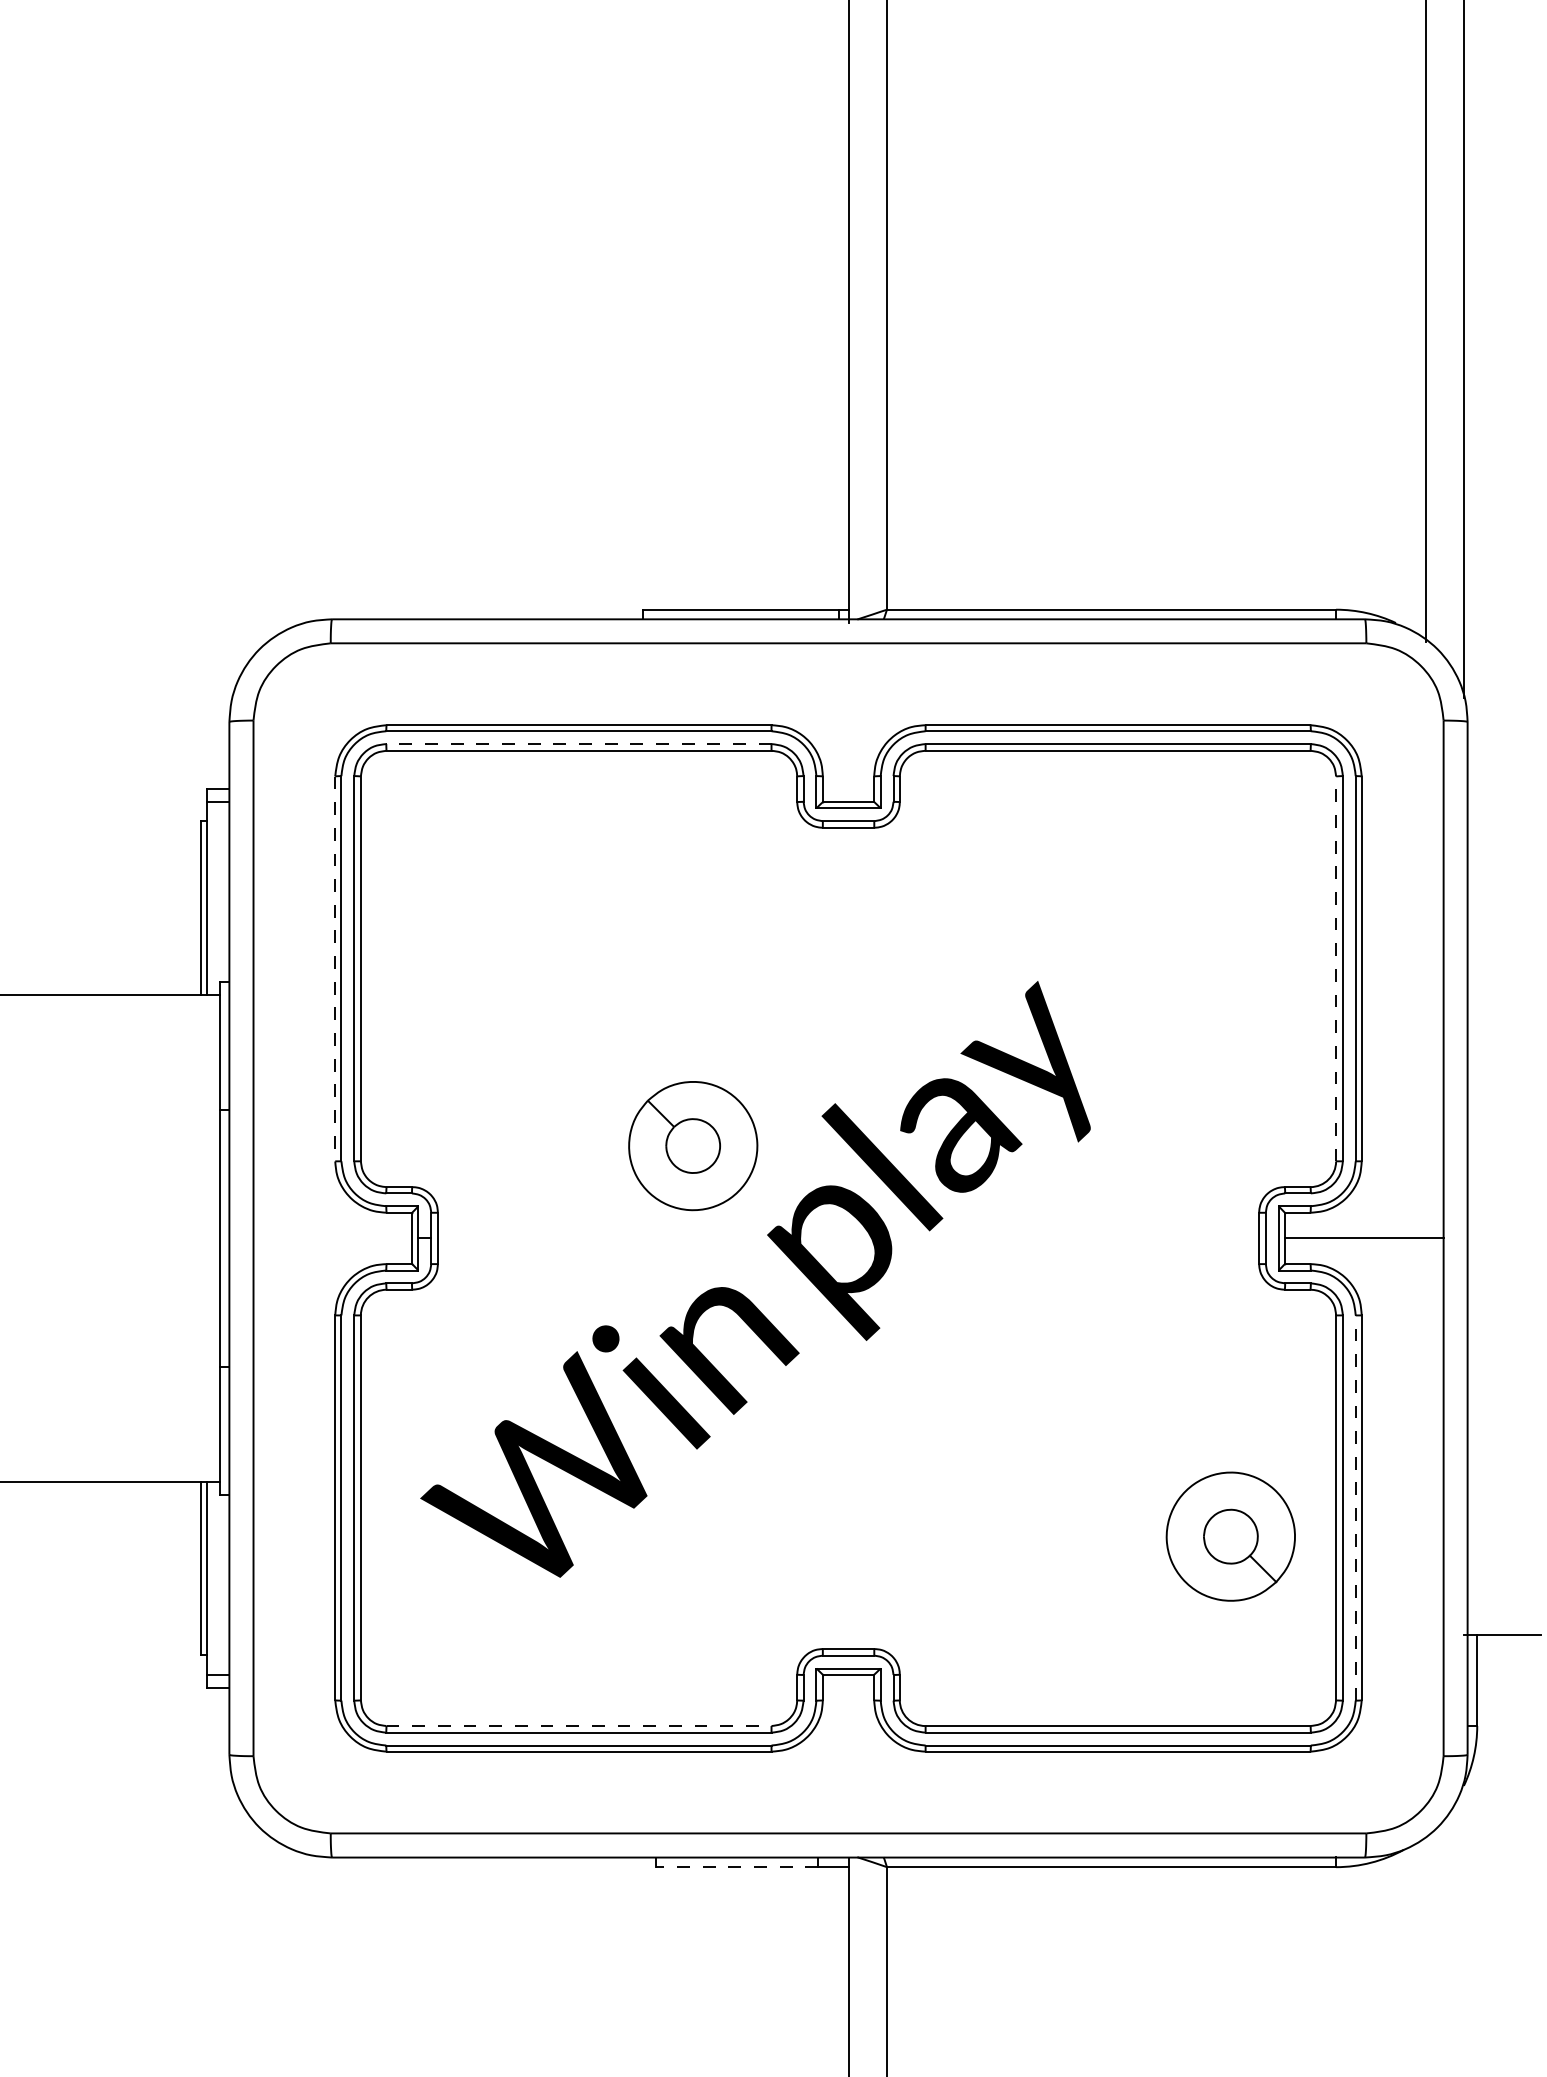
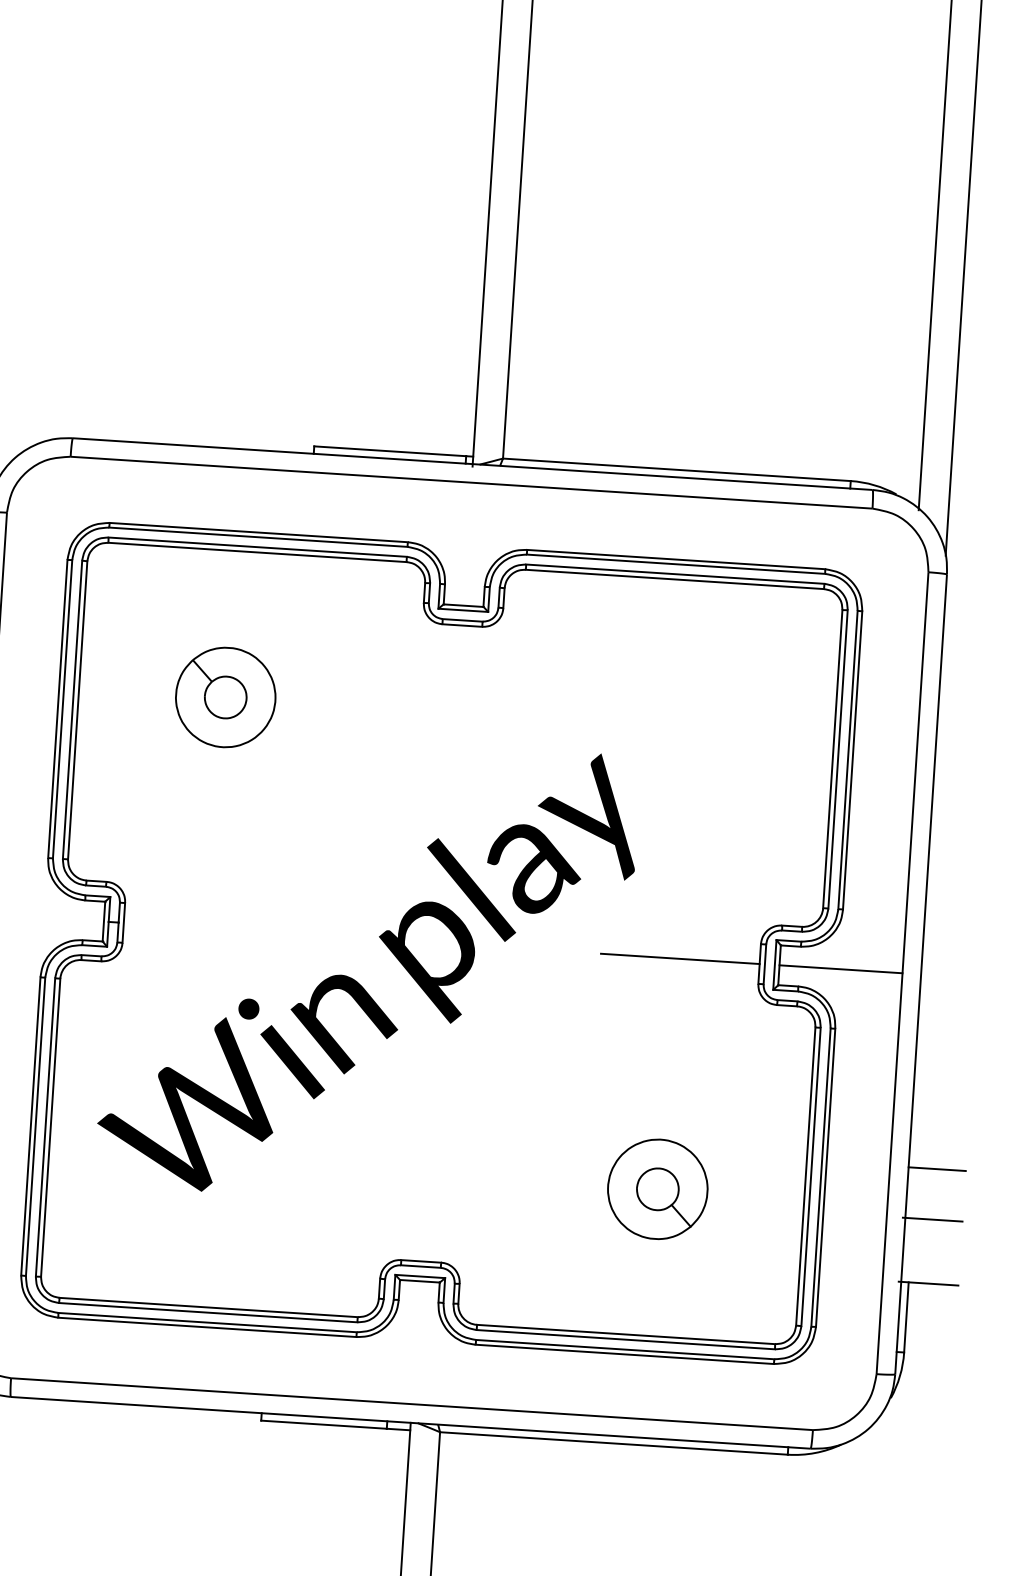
line: (578, 744) -> (257, 547), dashed -> solid
line: (1336, 968) -> (833, 758), dashed -> solid
line: (335, 969) -> (58, 709), dashed -> solid
part: (693, 1146) -> (225, 697), moved
line: (1156, 1238) -> (680, 958), added
line: (1504, 1487) -> (937, 1169), added
line: (1355, 1508) -> (820, 1177), dashed -> solid
part: (1230, 1536) -> (657, 1189), moved
line: (1502, 1552) -> (932, 1219), added
line: (579, 1726) -> (209, 1307), dashed -> solid
line: (736, 1867) -> (323, 1424), dashed -> solid

